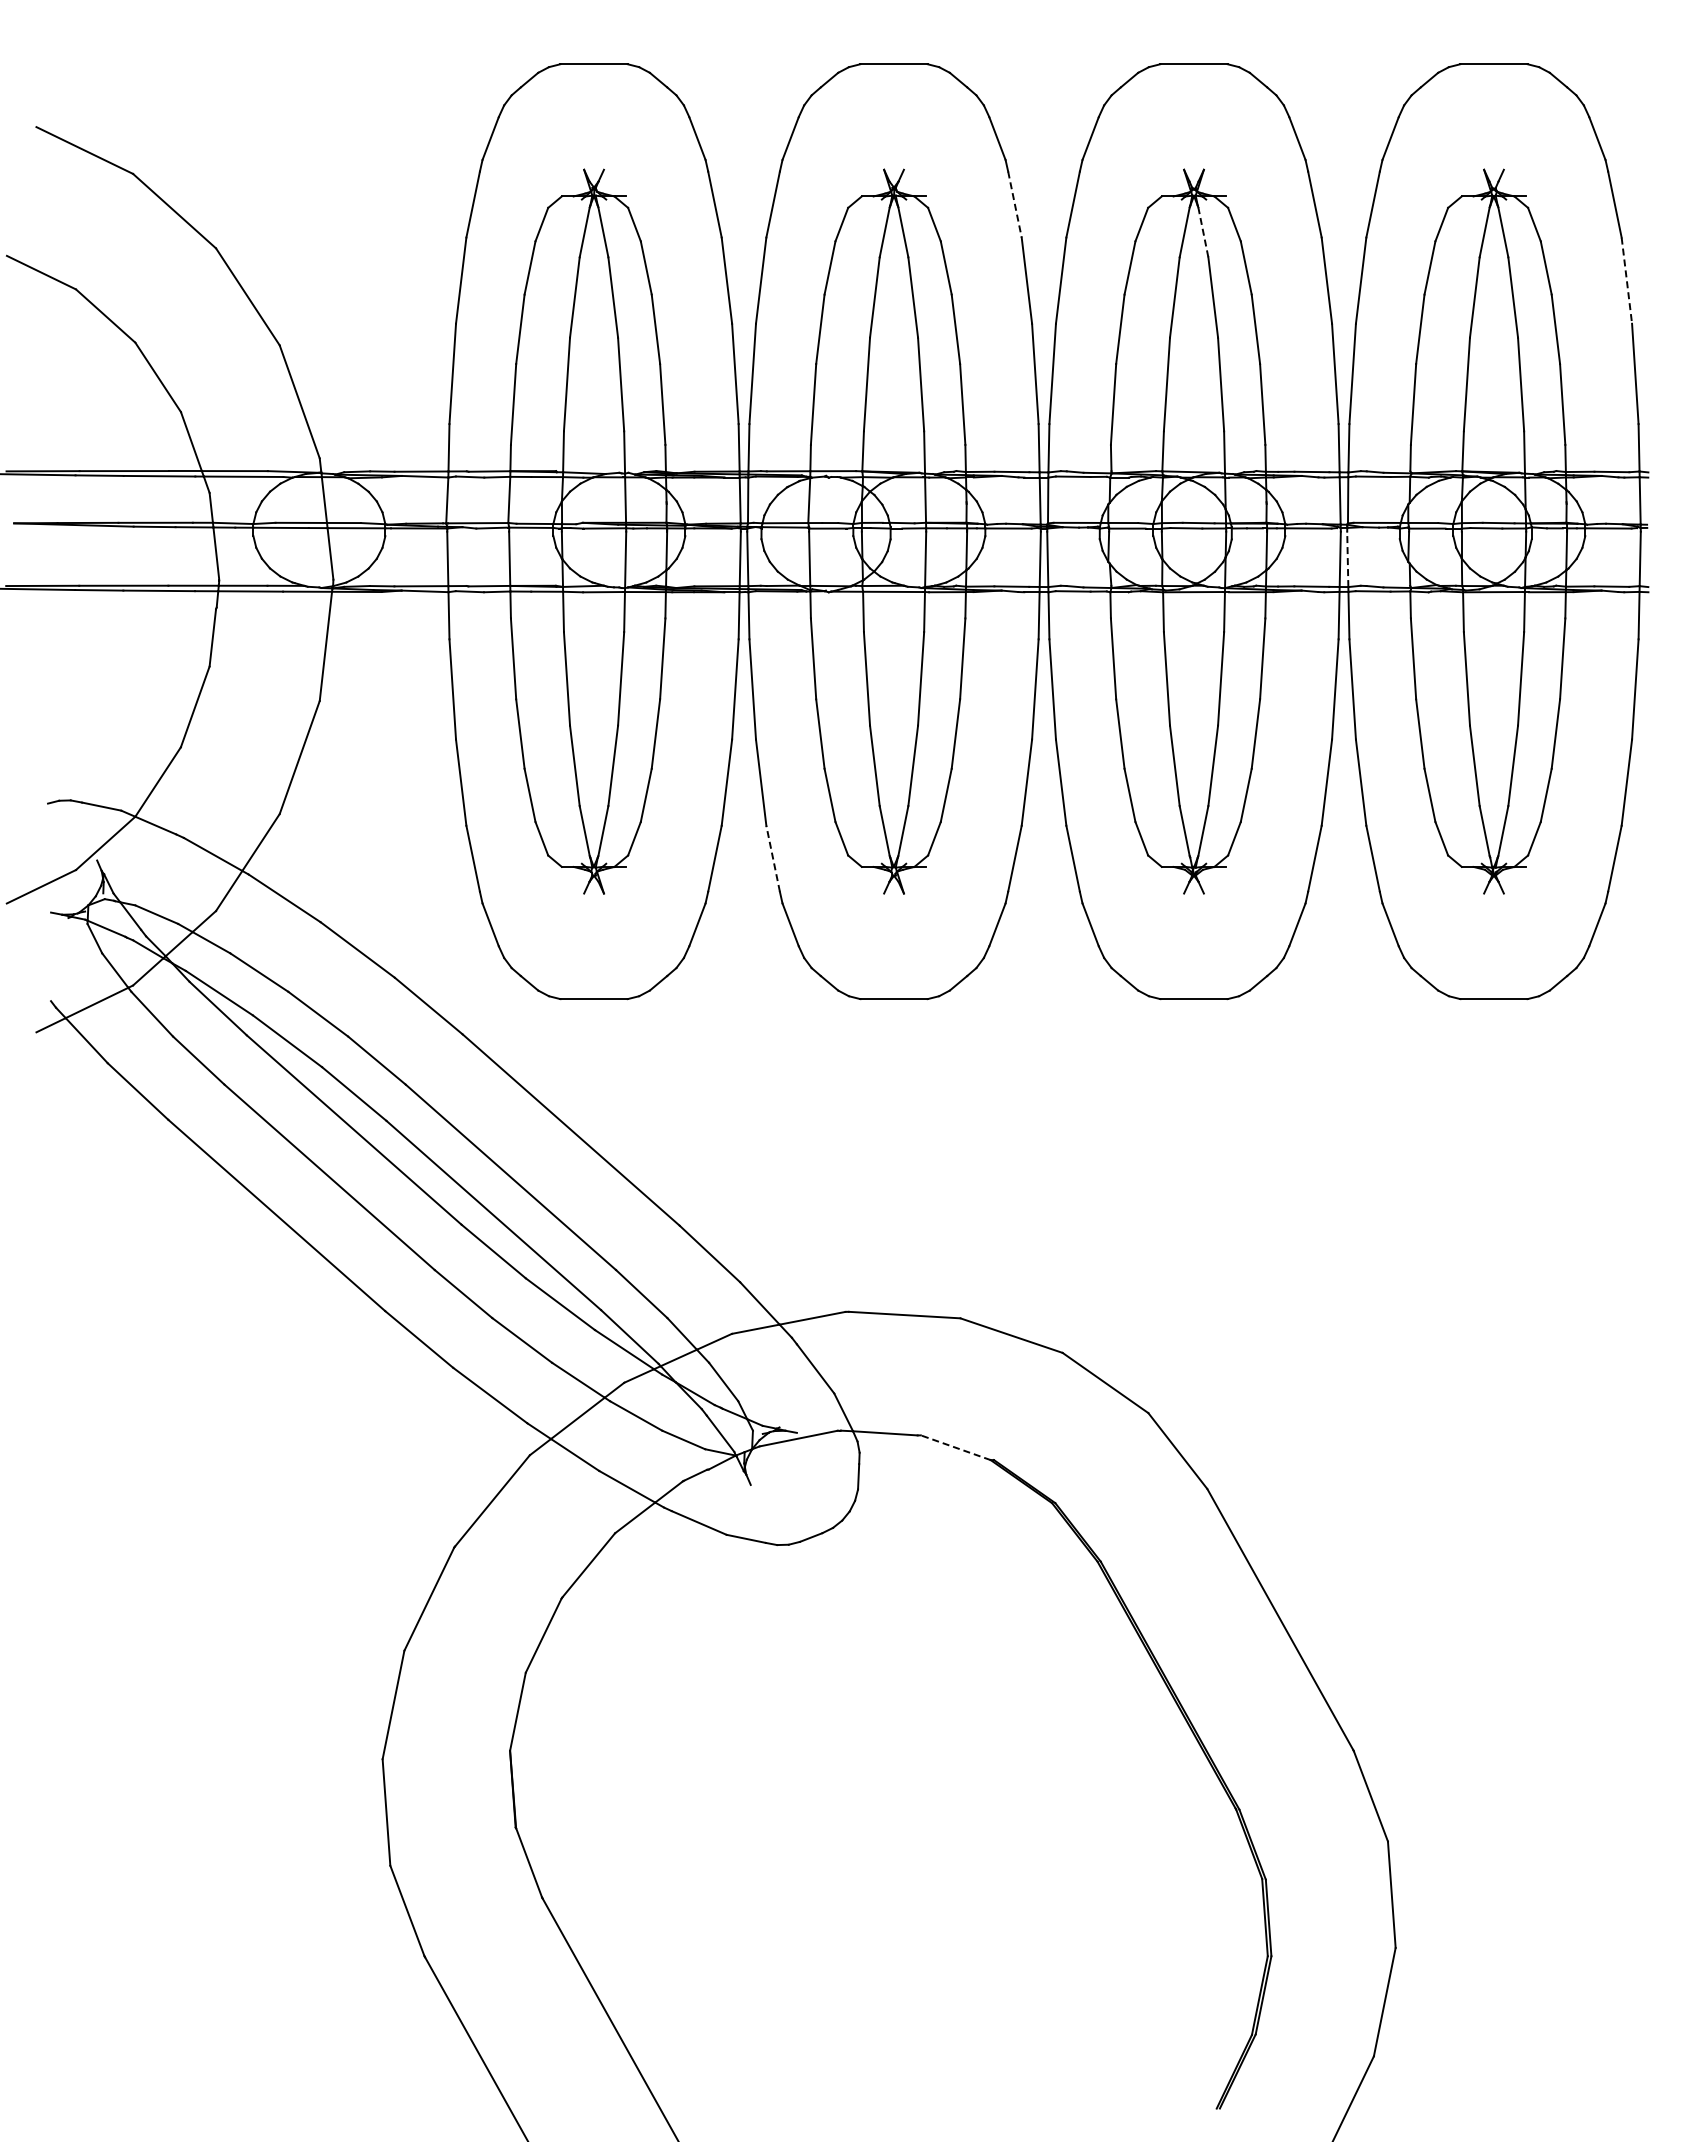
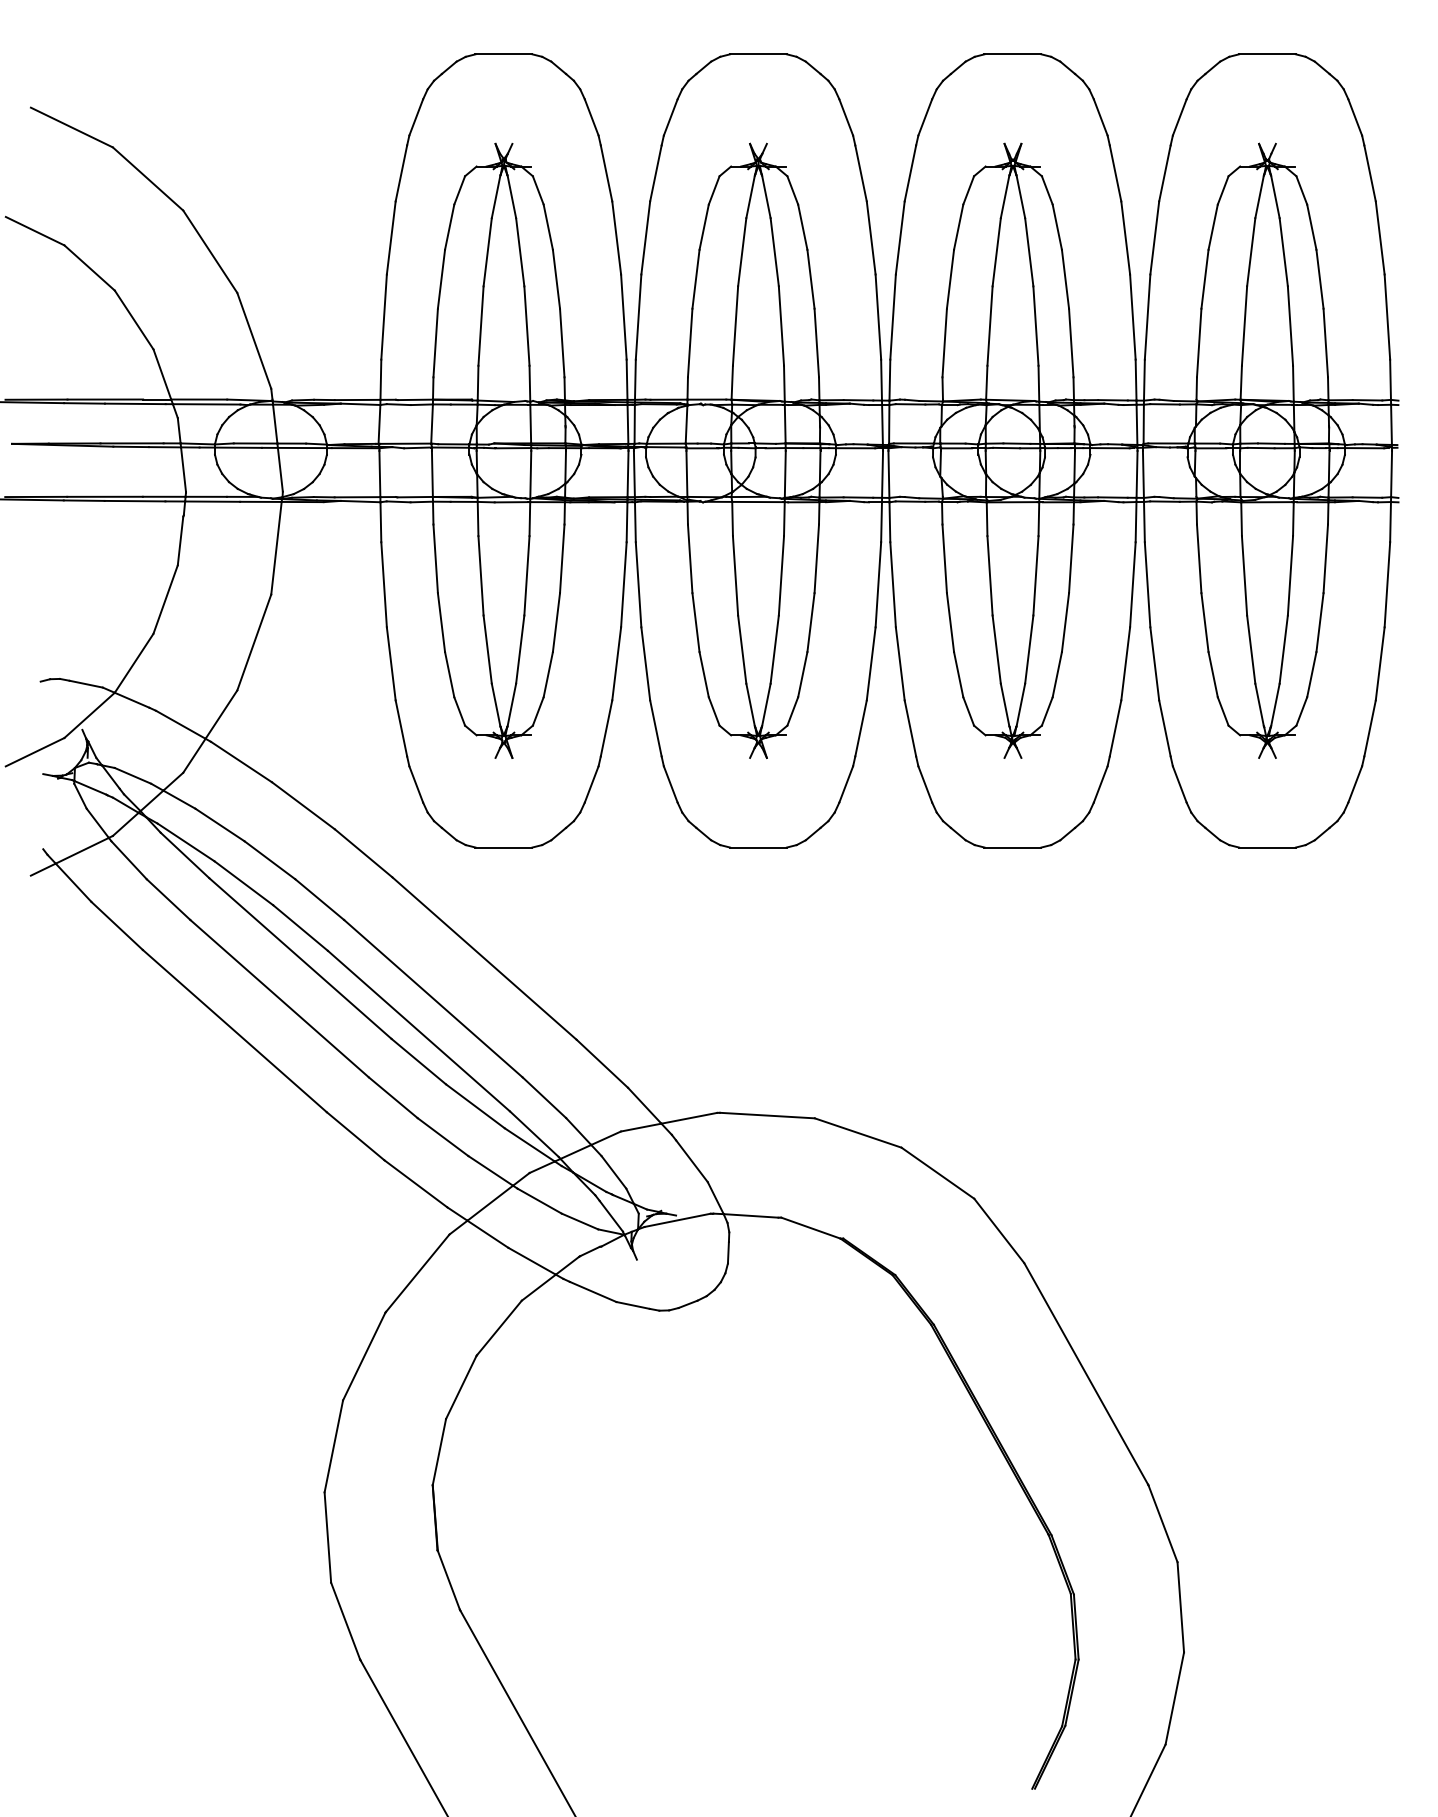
line: (1014, 204) -> (860, 173), dashed -> solid
line: (1203, 232) -> (1021, 197), dashed -> solid
line: (1626, 281) -> (1379, 238), dashed -> solid
line: (1347, 559) -> (1143, 474), dashed -> solid
line: (773, 858) -> (656, 728), dashed -> solid
line: (955, 1447) -> (810, 1227), dashed -> solid

